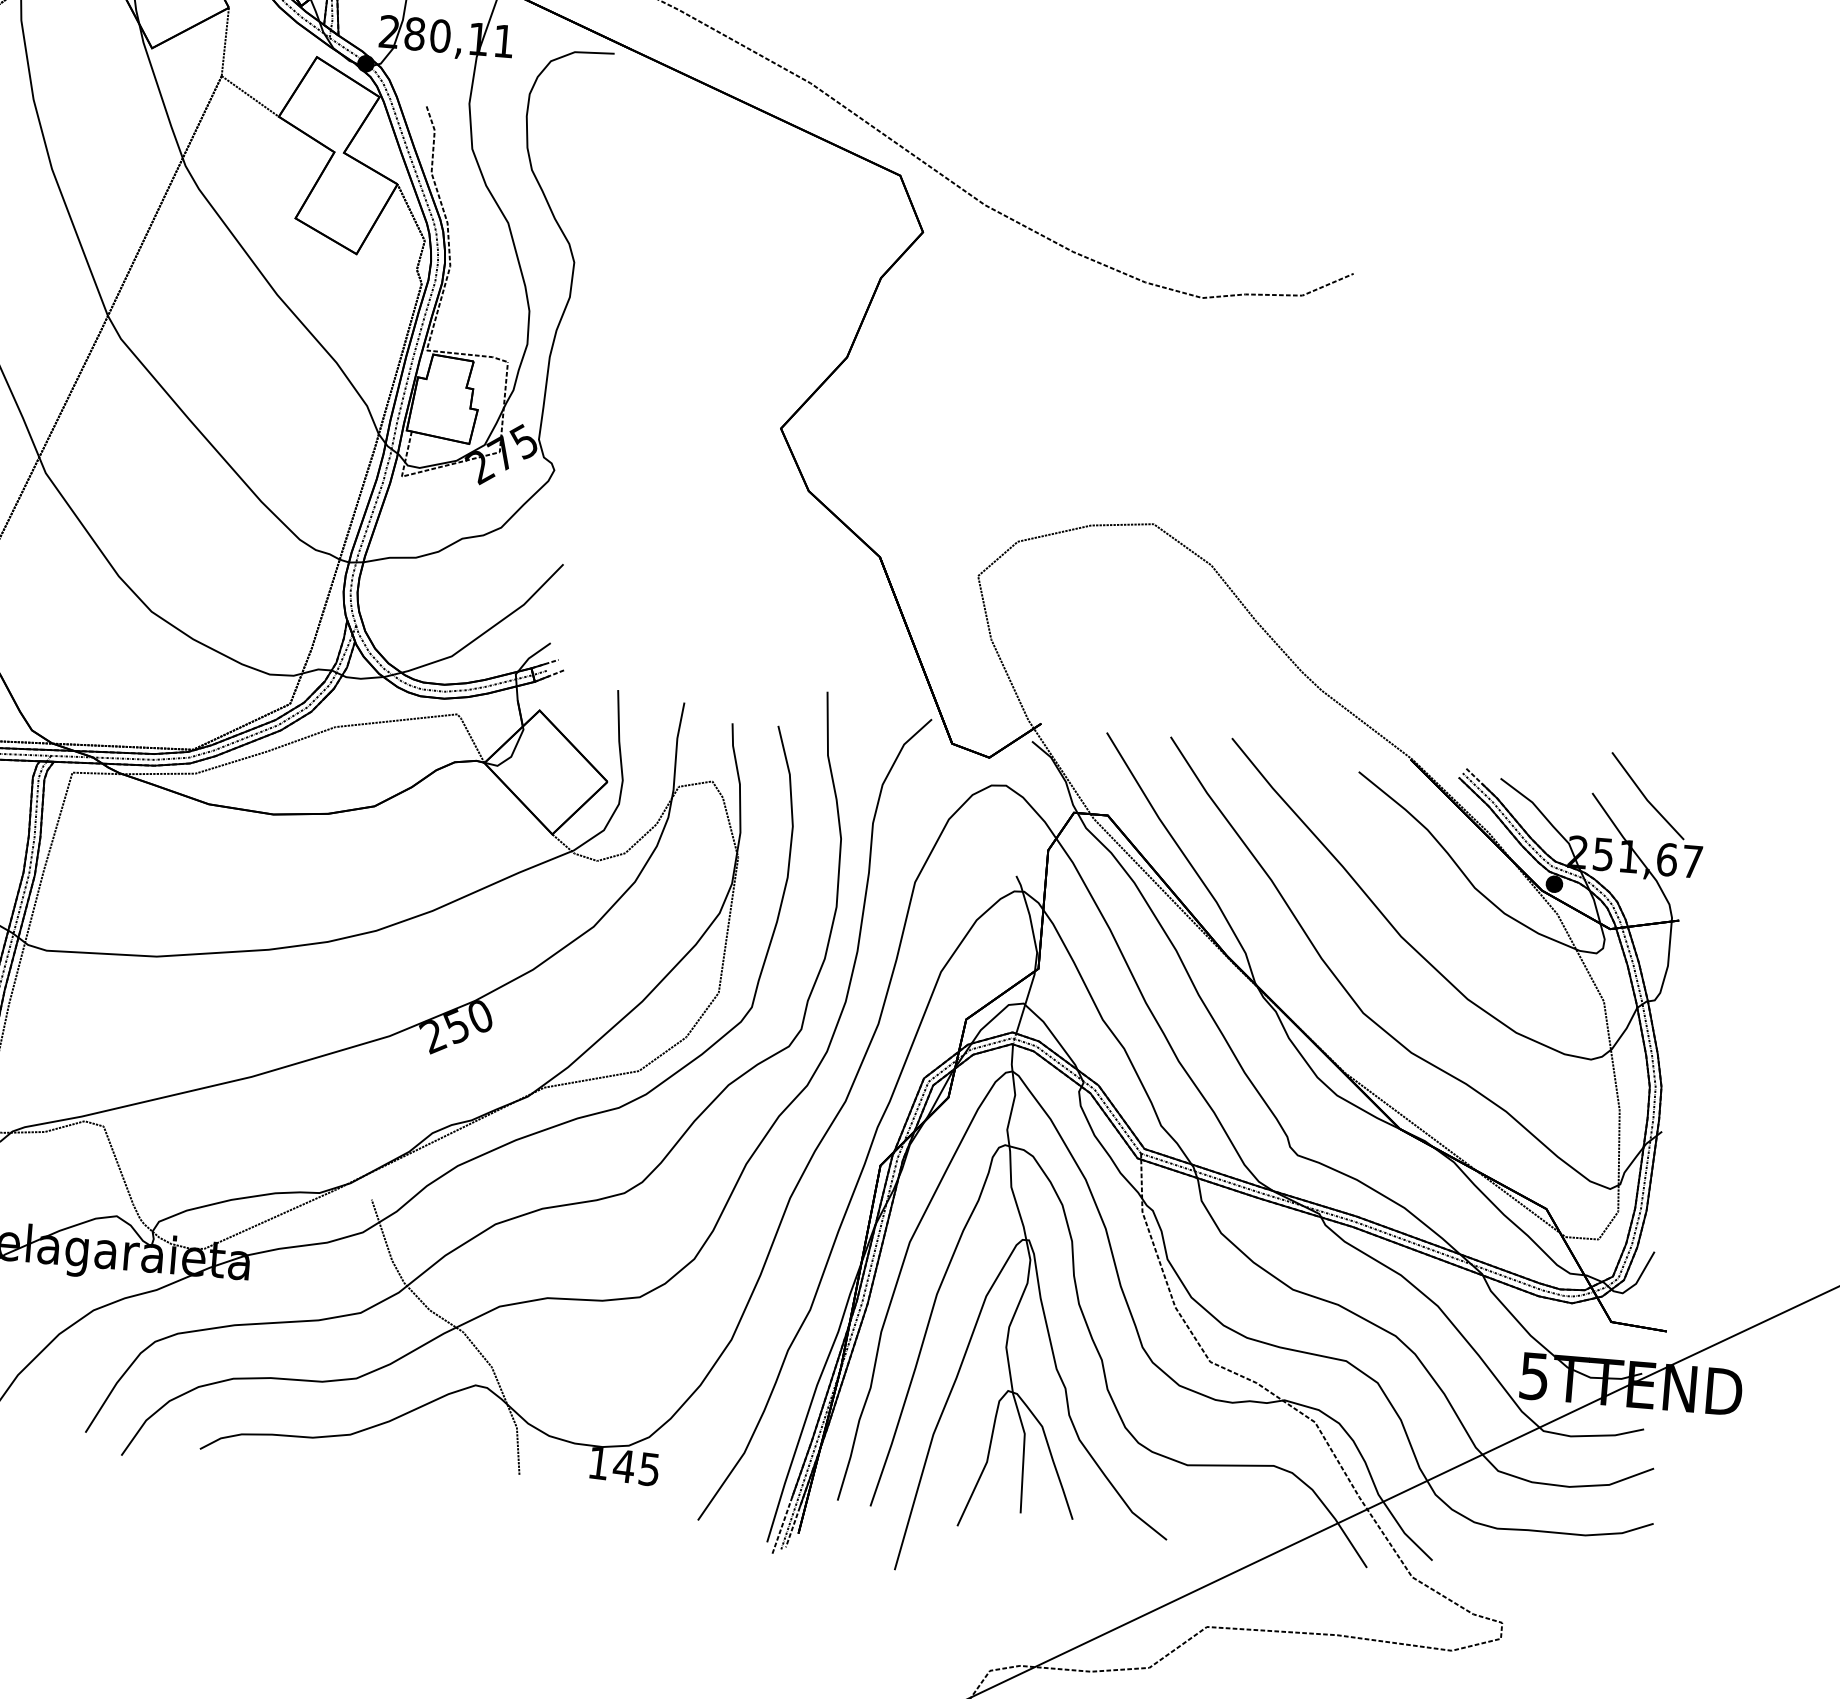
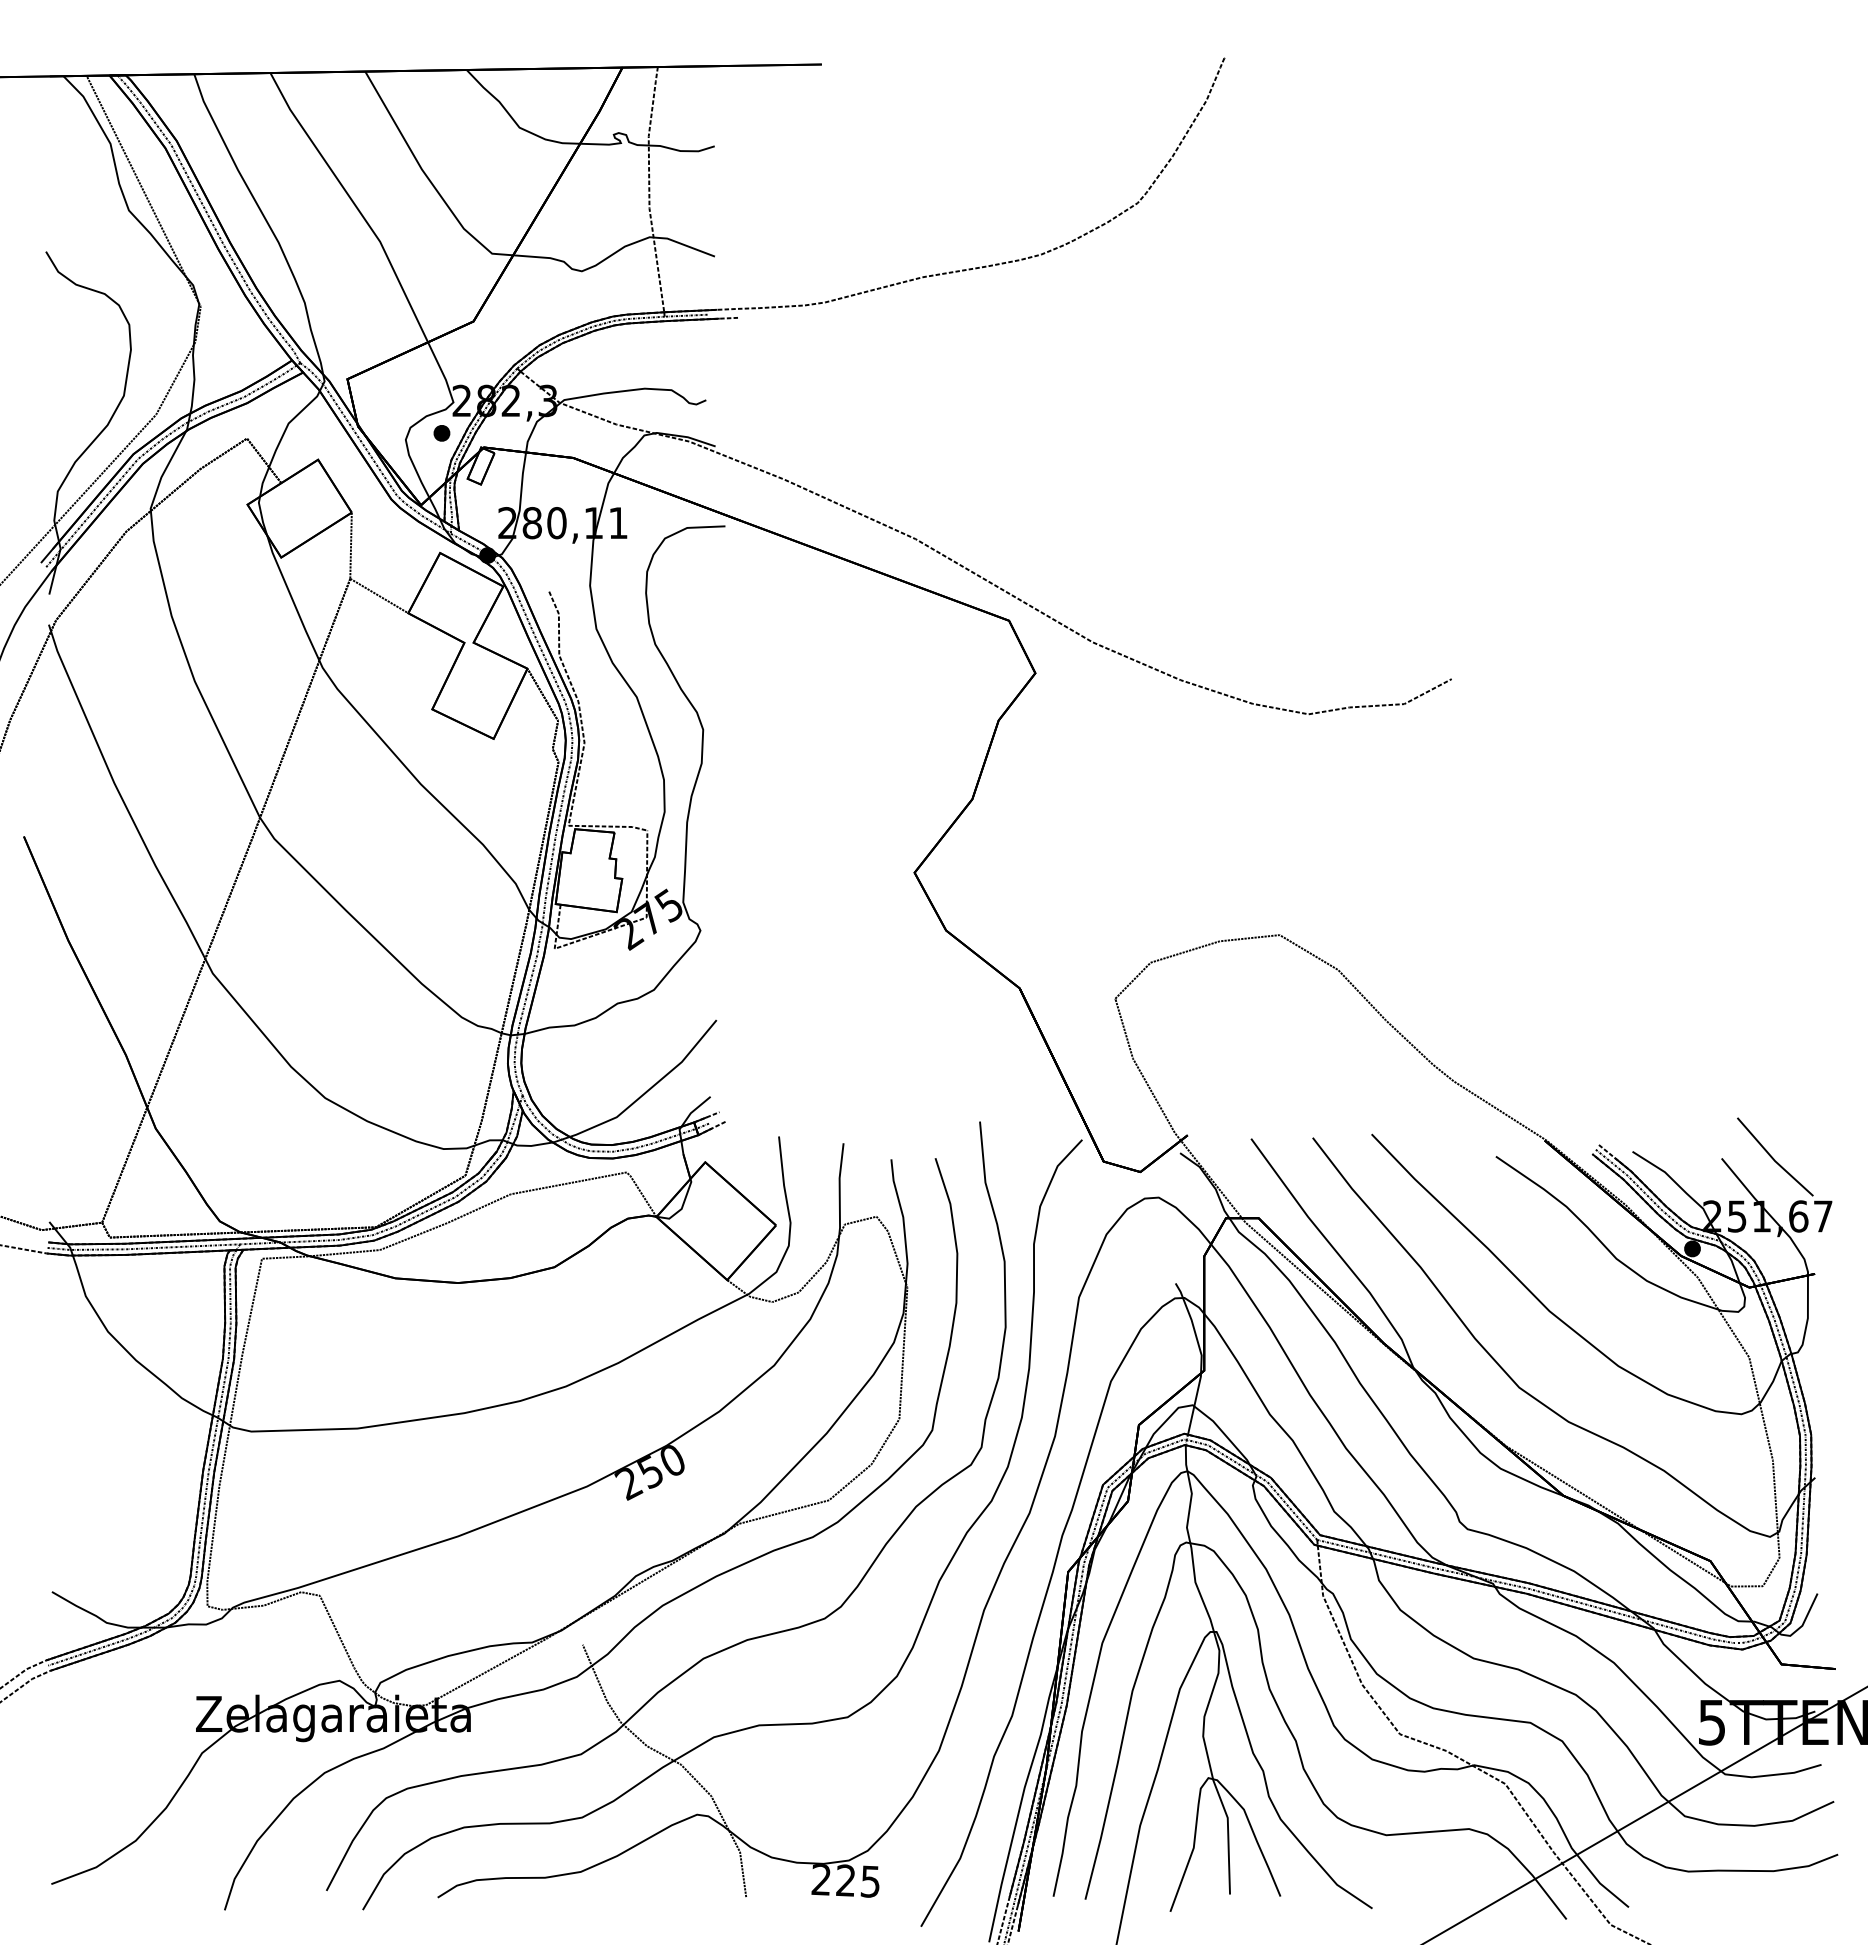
text: (611, 1465) -> (833, 1880), 145 -> 225

